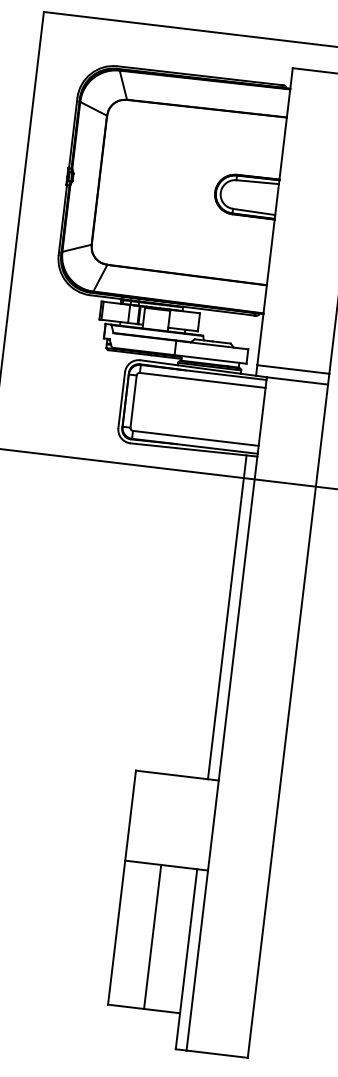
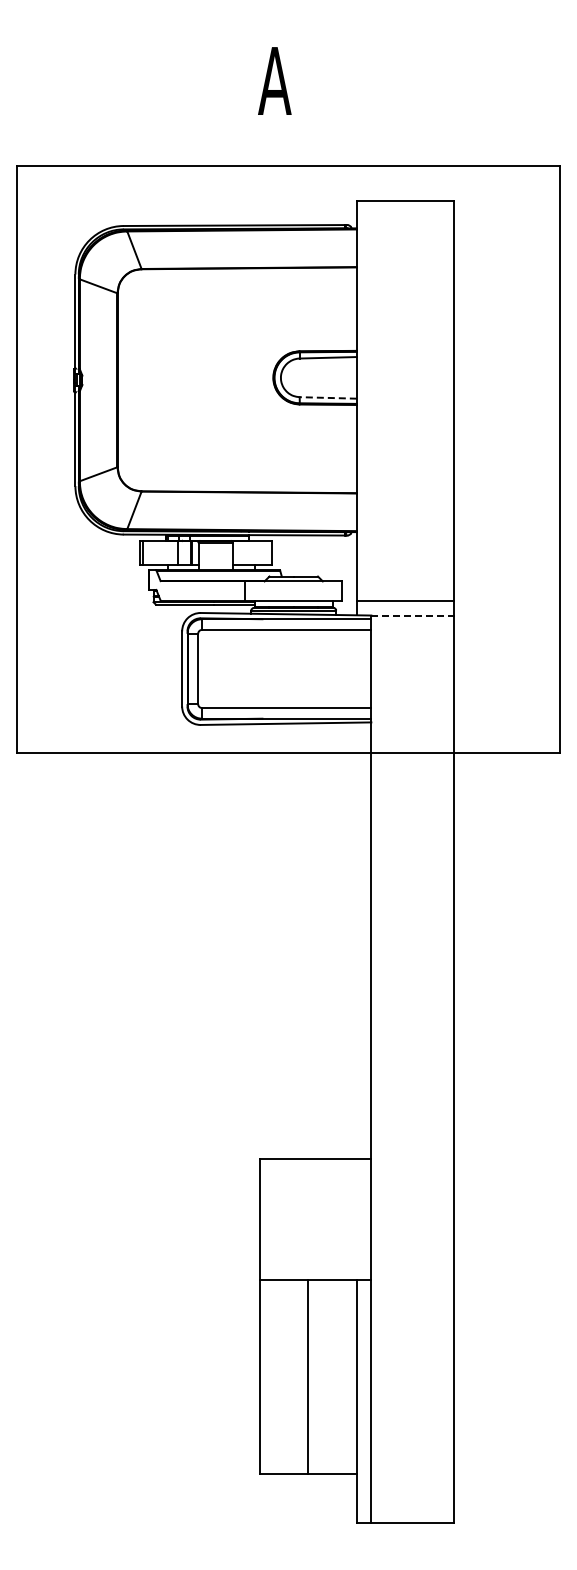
line: (254, 211) -> (328, 397), solid -> dashed
line: (298, 380) -> (413, 615), solid -> dashed
line: (227, 617) -> (356, 940), removed

